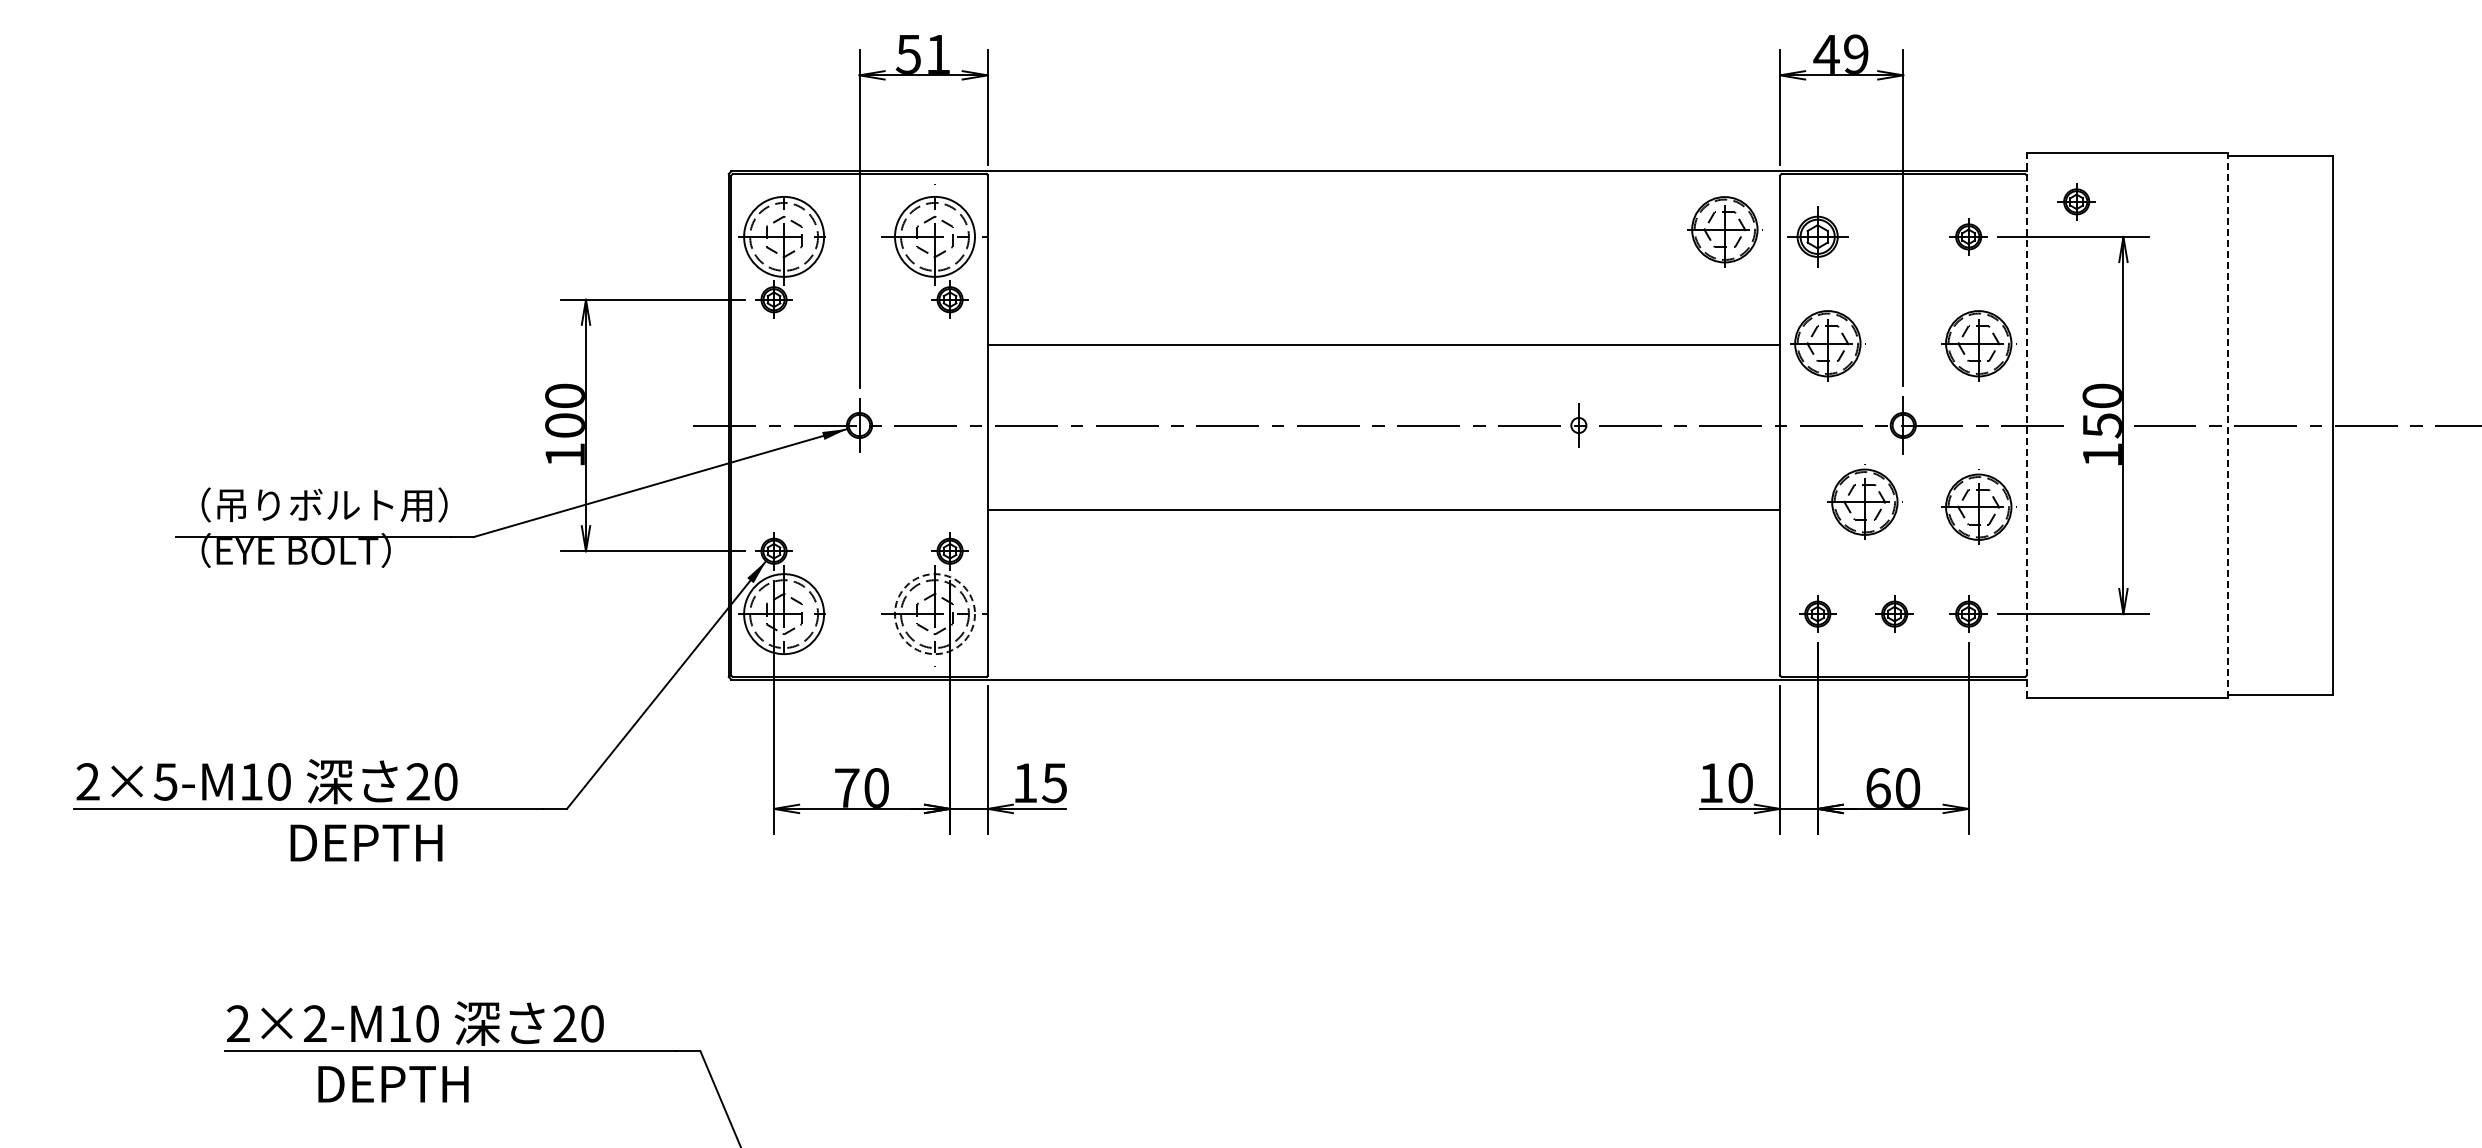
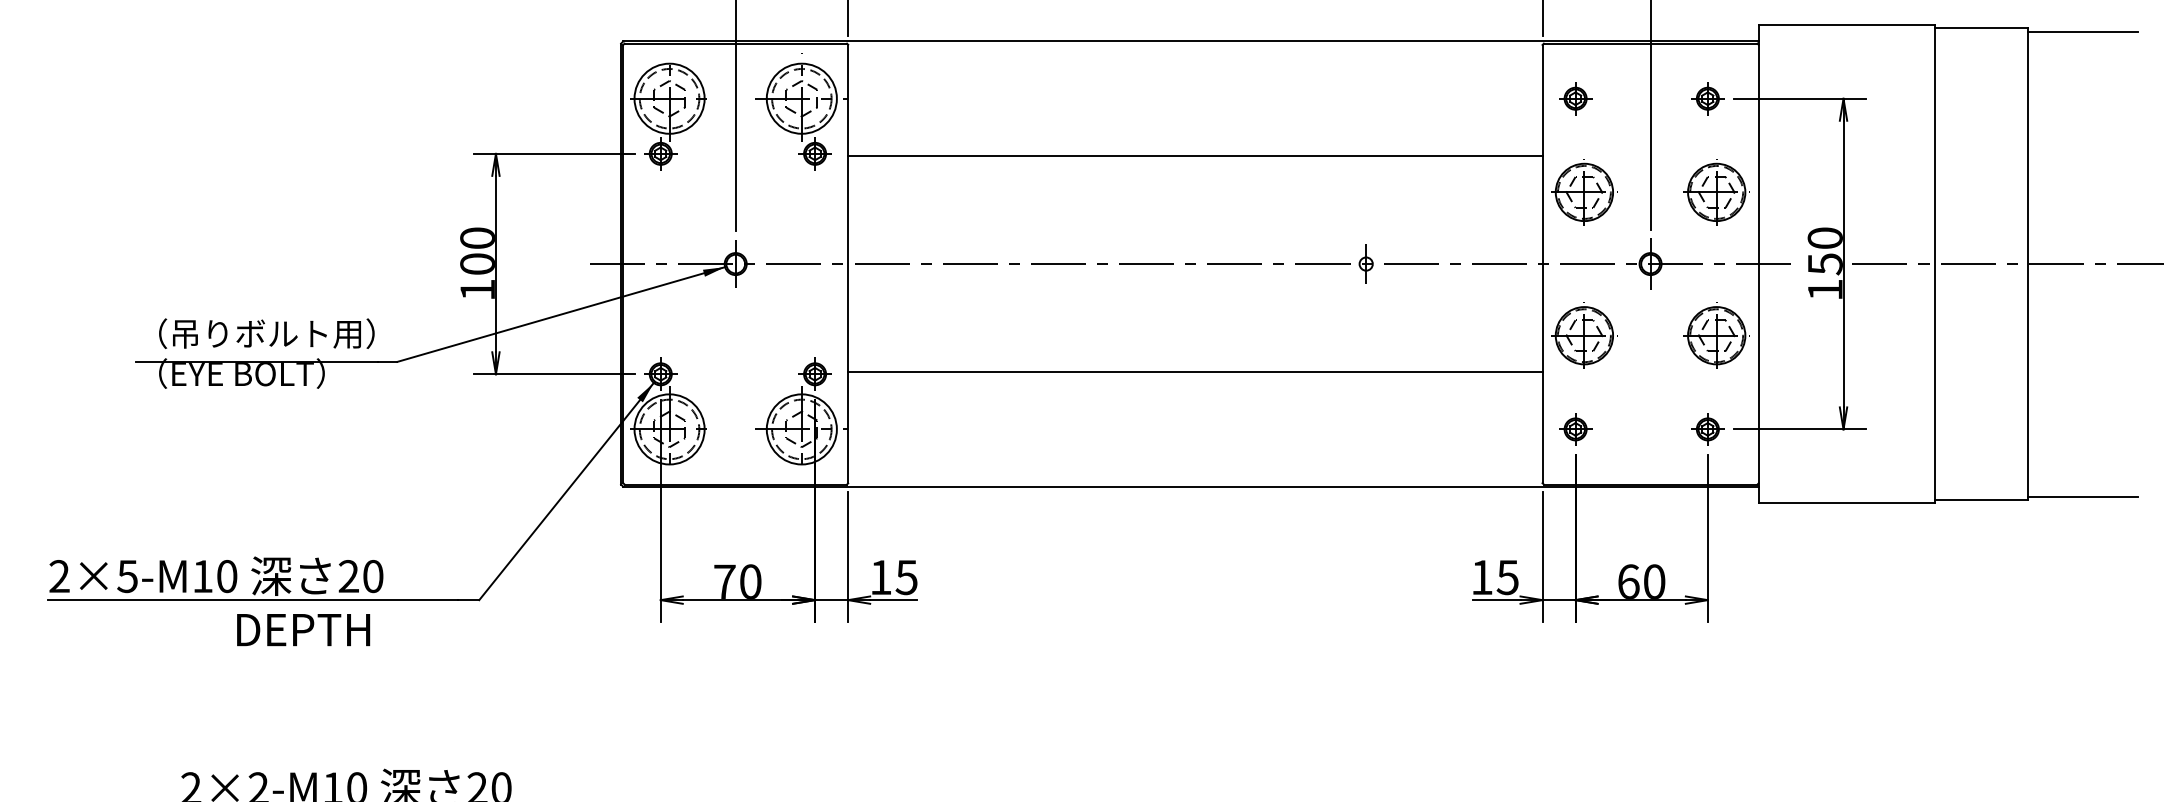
line: (2396, 160) -> (2082, 31), added
part: (2076, 201) -> (1802, 67), removed
part: (1724, 231) -> (1493, 94), removed
part: (1817, 236) -> (1575, 98), size x0.62
line: (1383, 345) -> (1194, 156), moved
line: (2026, 425) -> (1758, 264), dashed -> solid
line: (2227, 425) -> (1934, 264), dashed -> solid
part: (1864, 501) -> (1584, 335), moved
line: (1383, 509) -> (1194, 371), moved
part: (1894, 613) -> (1642, 428), removed
circle: (934, 614) -> (801, 429), dashed -> solid
line: (2396, 690) -> (2082, 496), added
text: (1739, 783) -> (1506, 577), 10 -> 15

